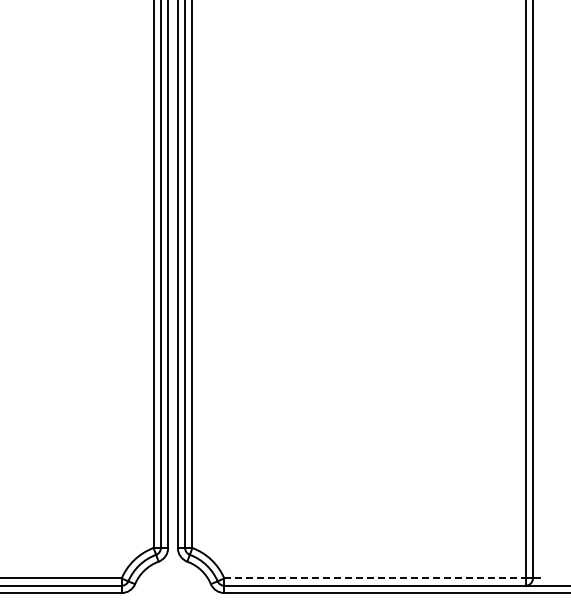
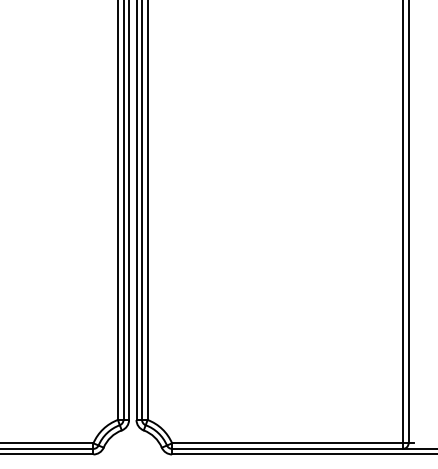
line: (374, 578) -> (287, 443), dashed -> solid

